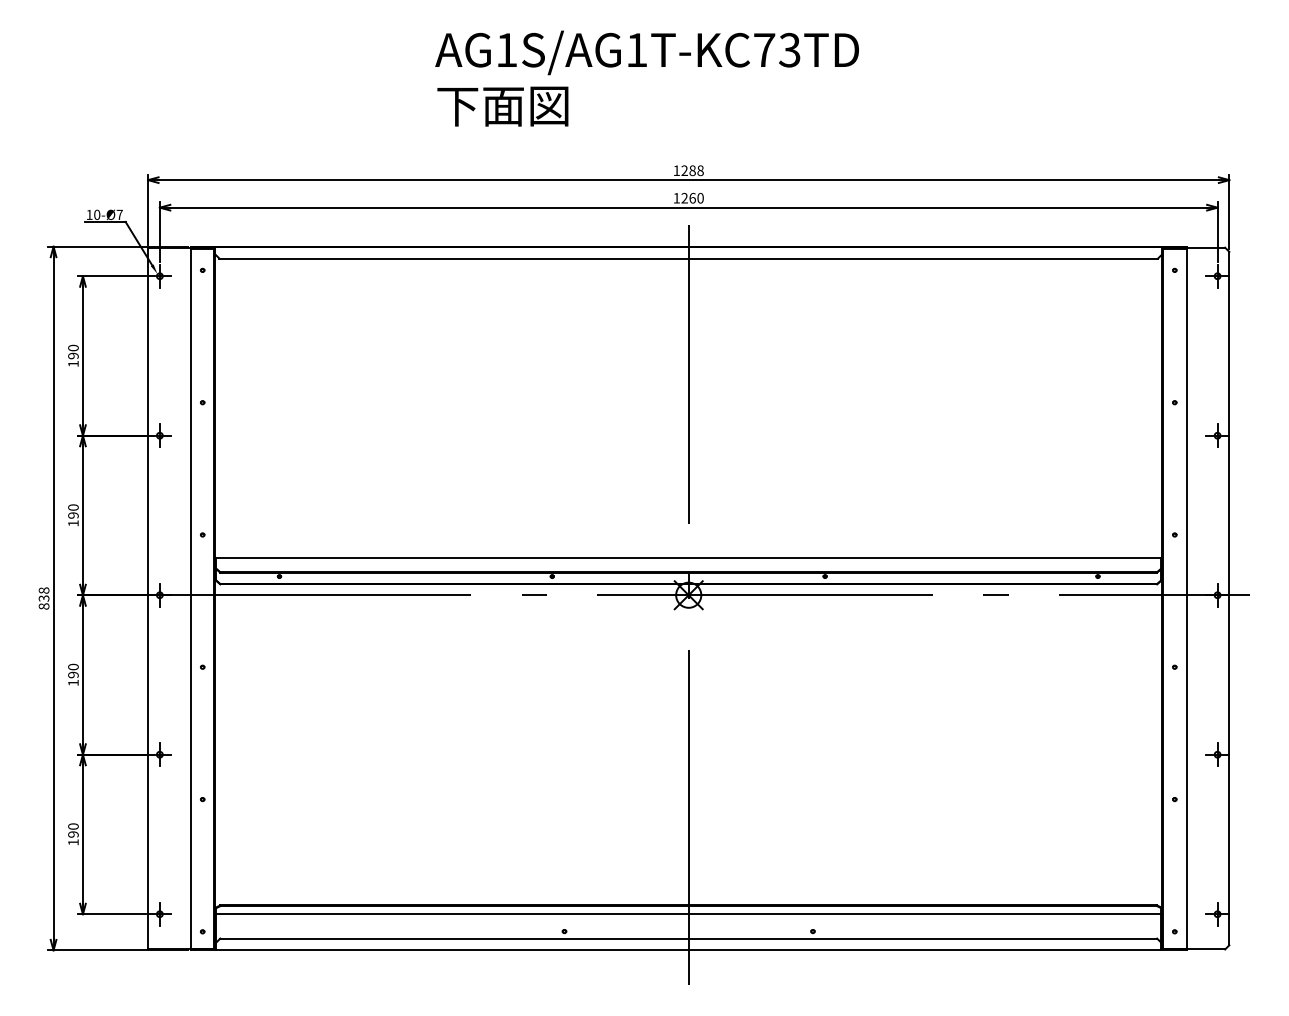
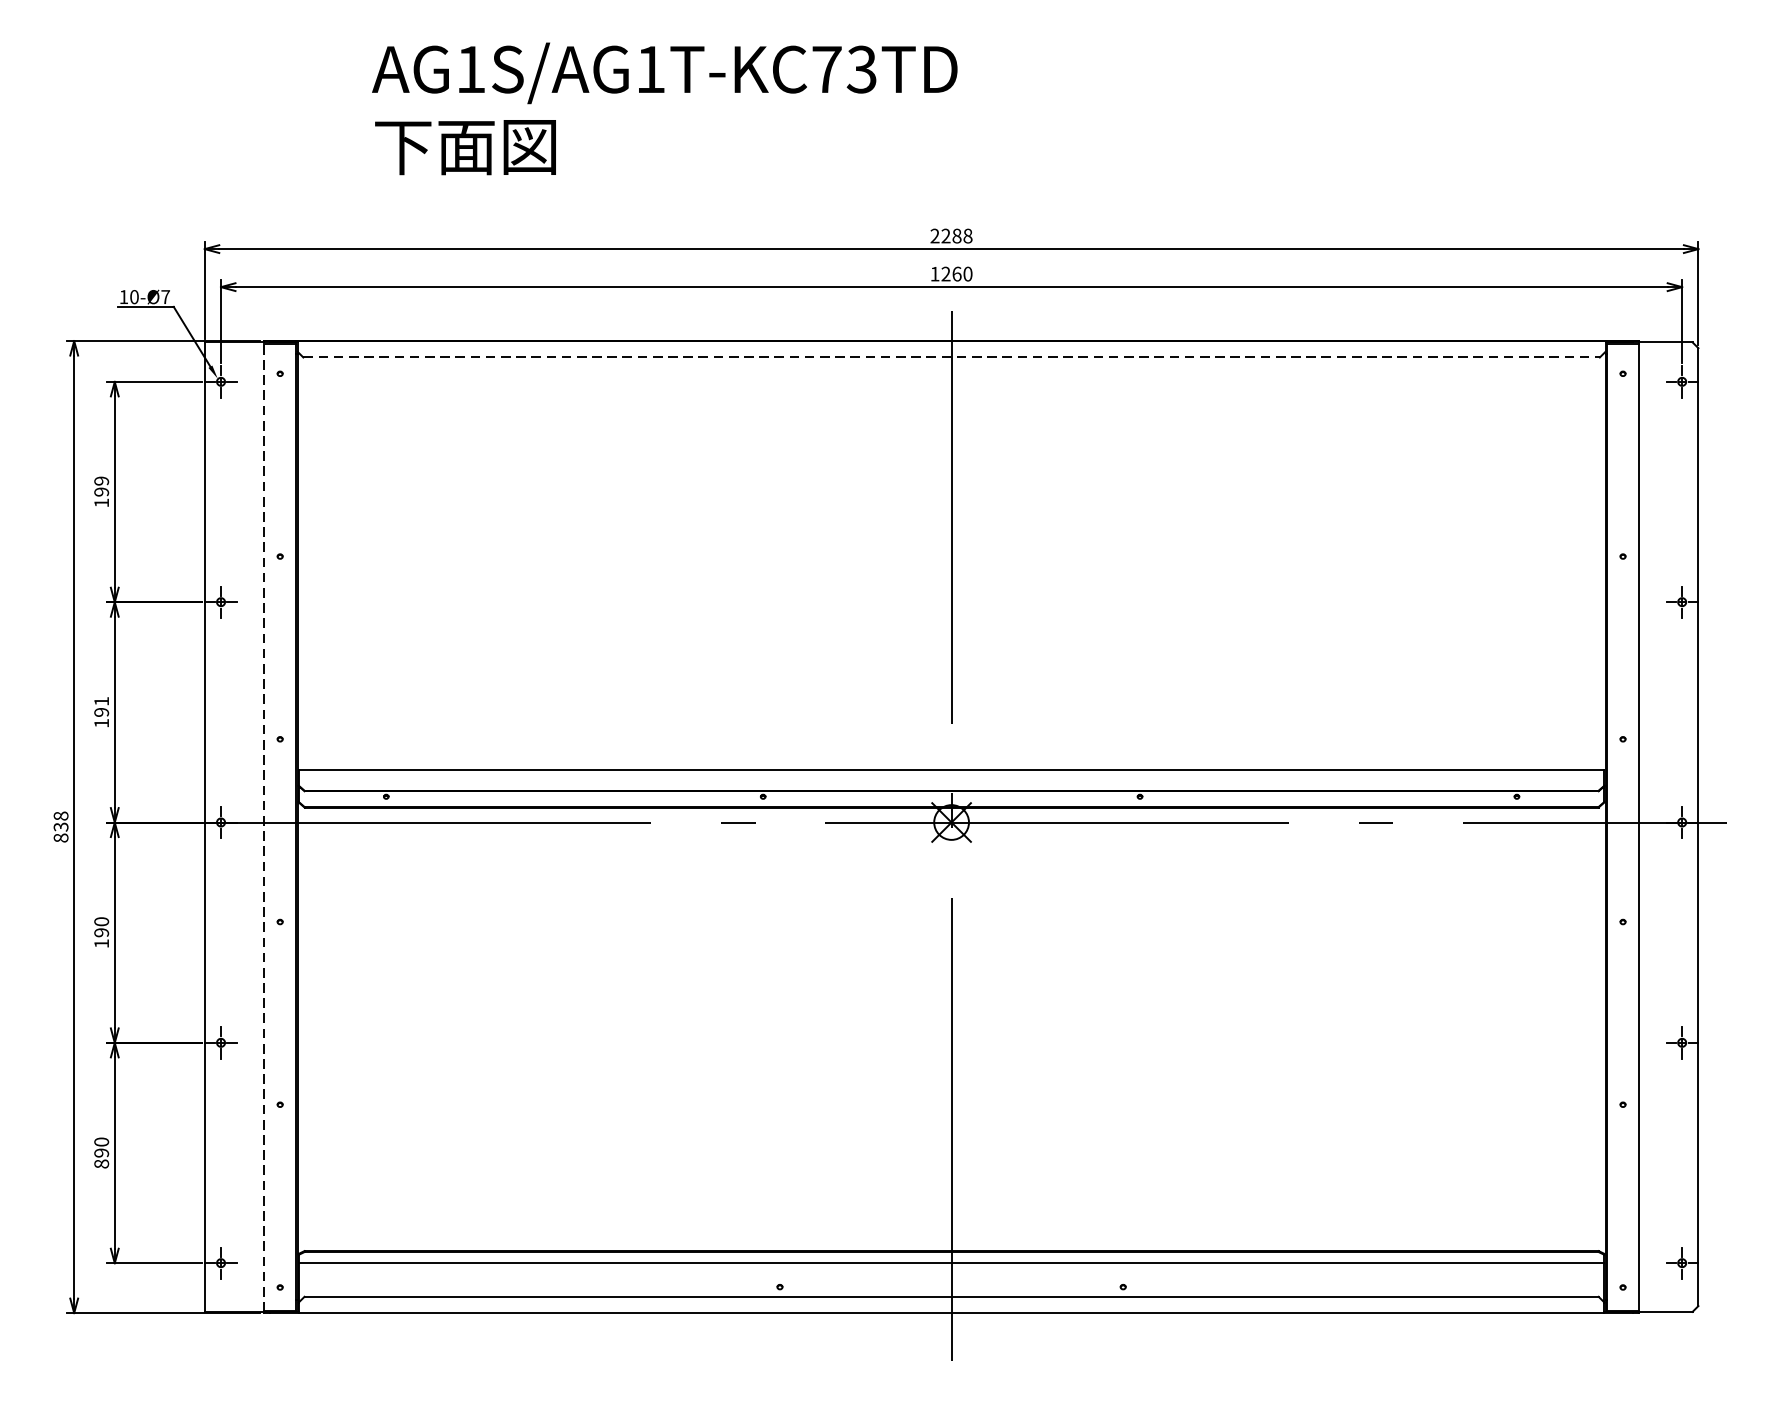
text: (646, 78) -> (663, 108), moved
text: (676, 170) -> (934, 235), 1288 -> 2288
line: (689, 258) -> (952, 357), solid -> dashed
text: (73, 347) -> (101, 480), 190 -> 199
text: (73, 507) -> (101, 701), 190 -> 191
line: (190, 598) -> (263, 827), solid -> dashed
text: (73, 842) -> (101, 1164), 190 -> 890

